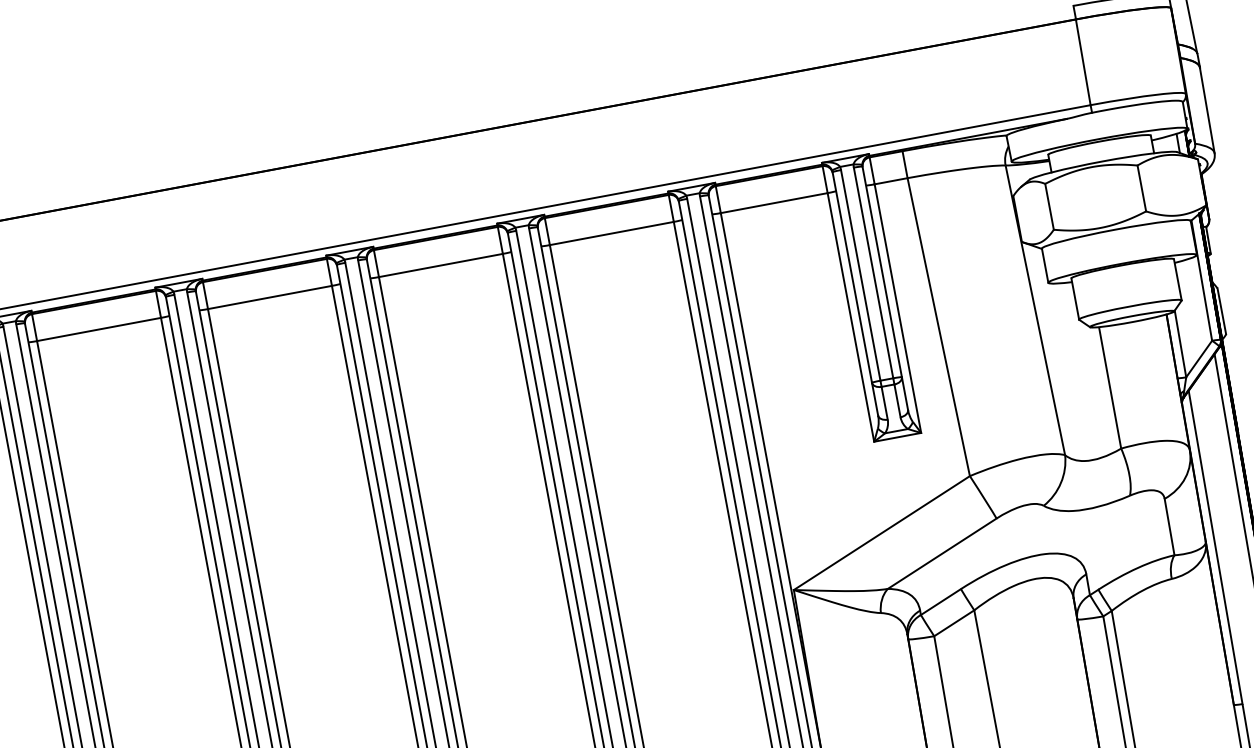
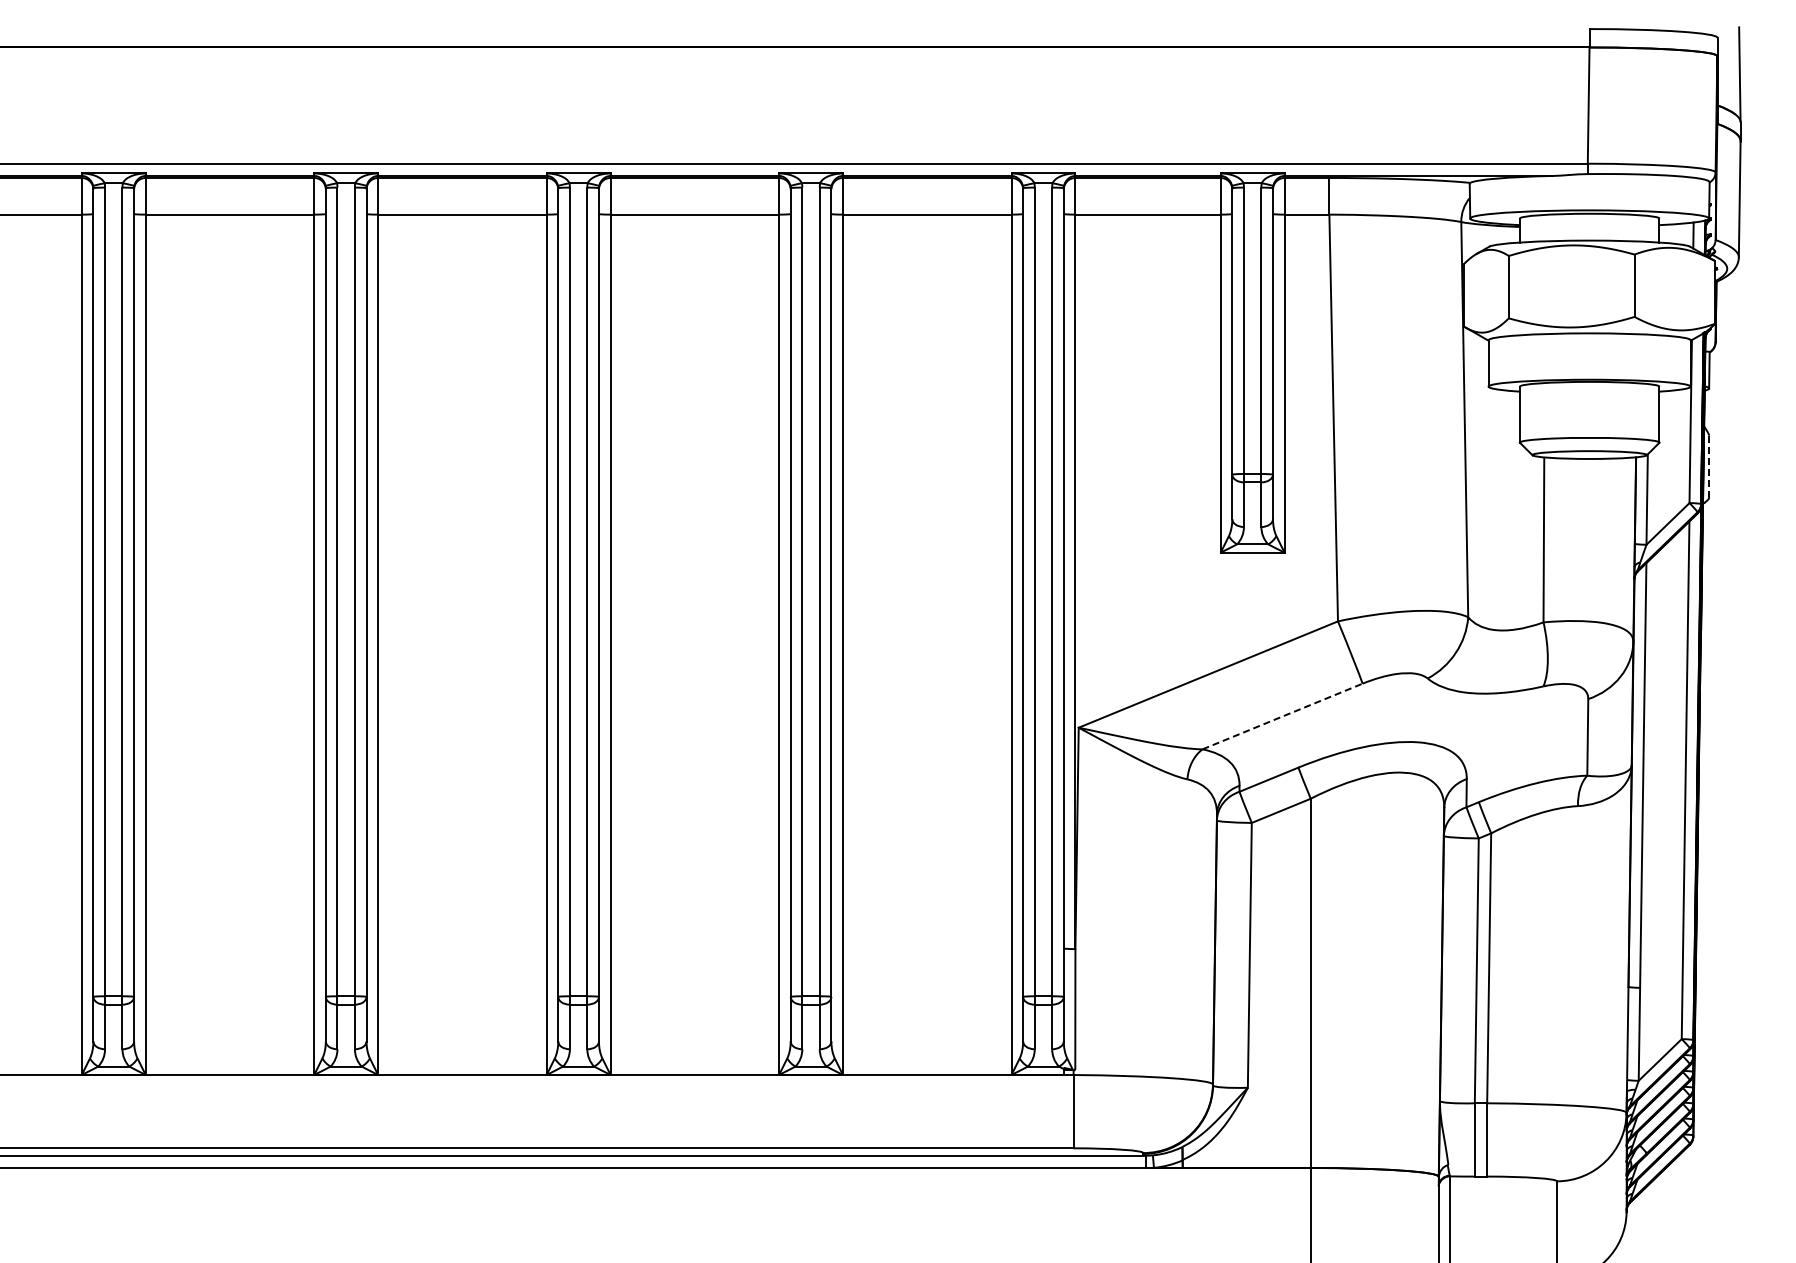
line: (1221, 311) -> (1709, 467), solid -> dashed
line: (942, 553) -> (1282, 716), solid -> dashed

